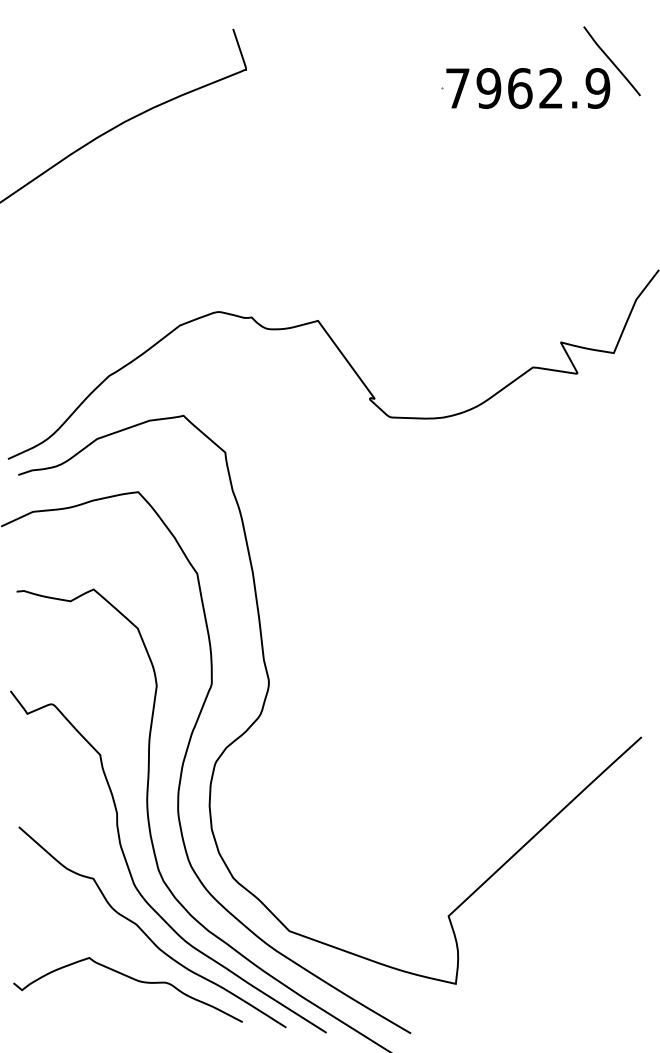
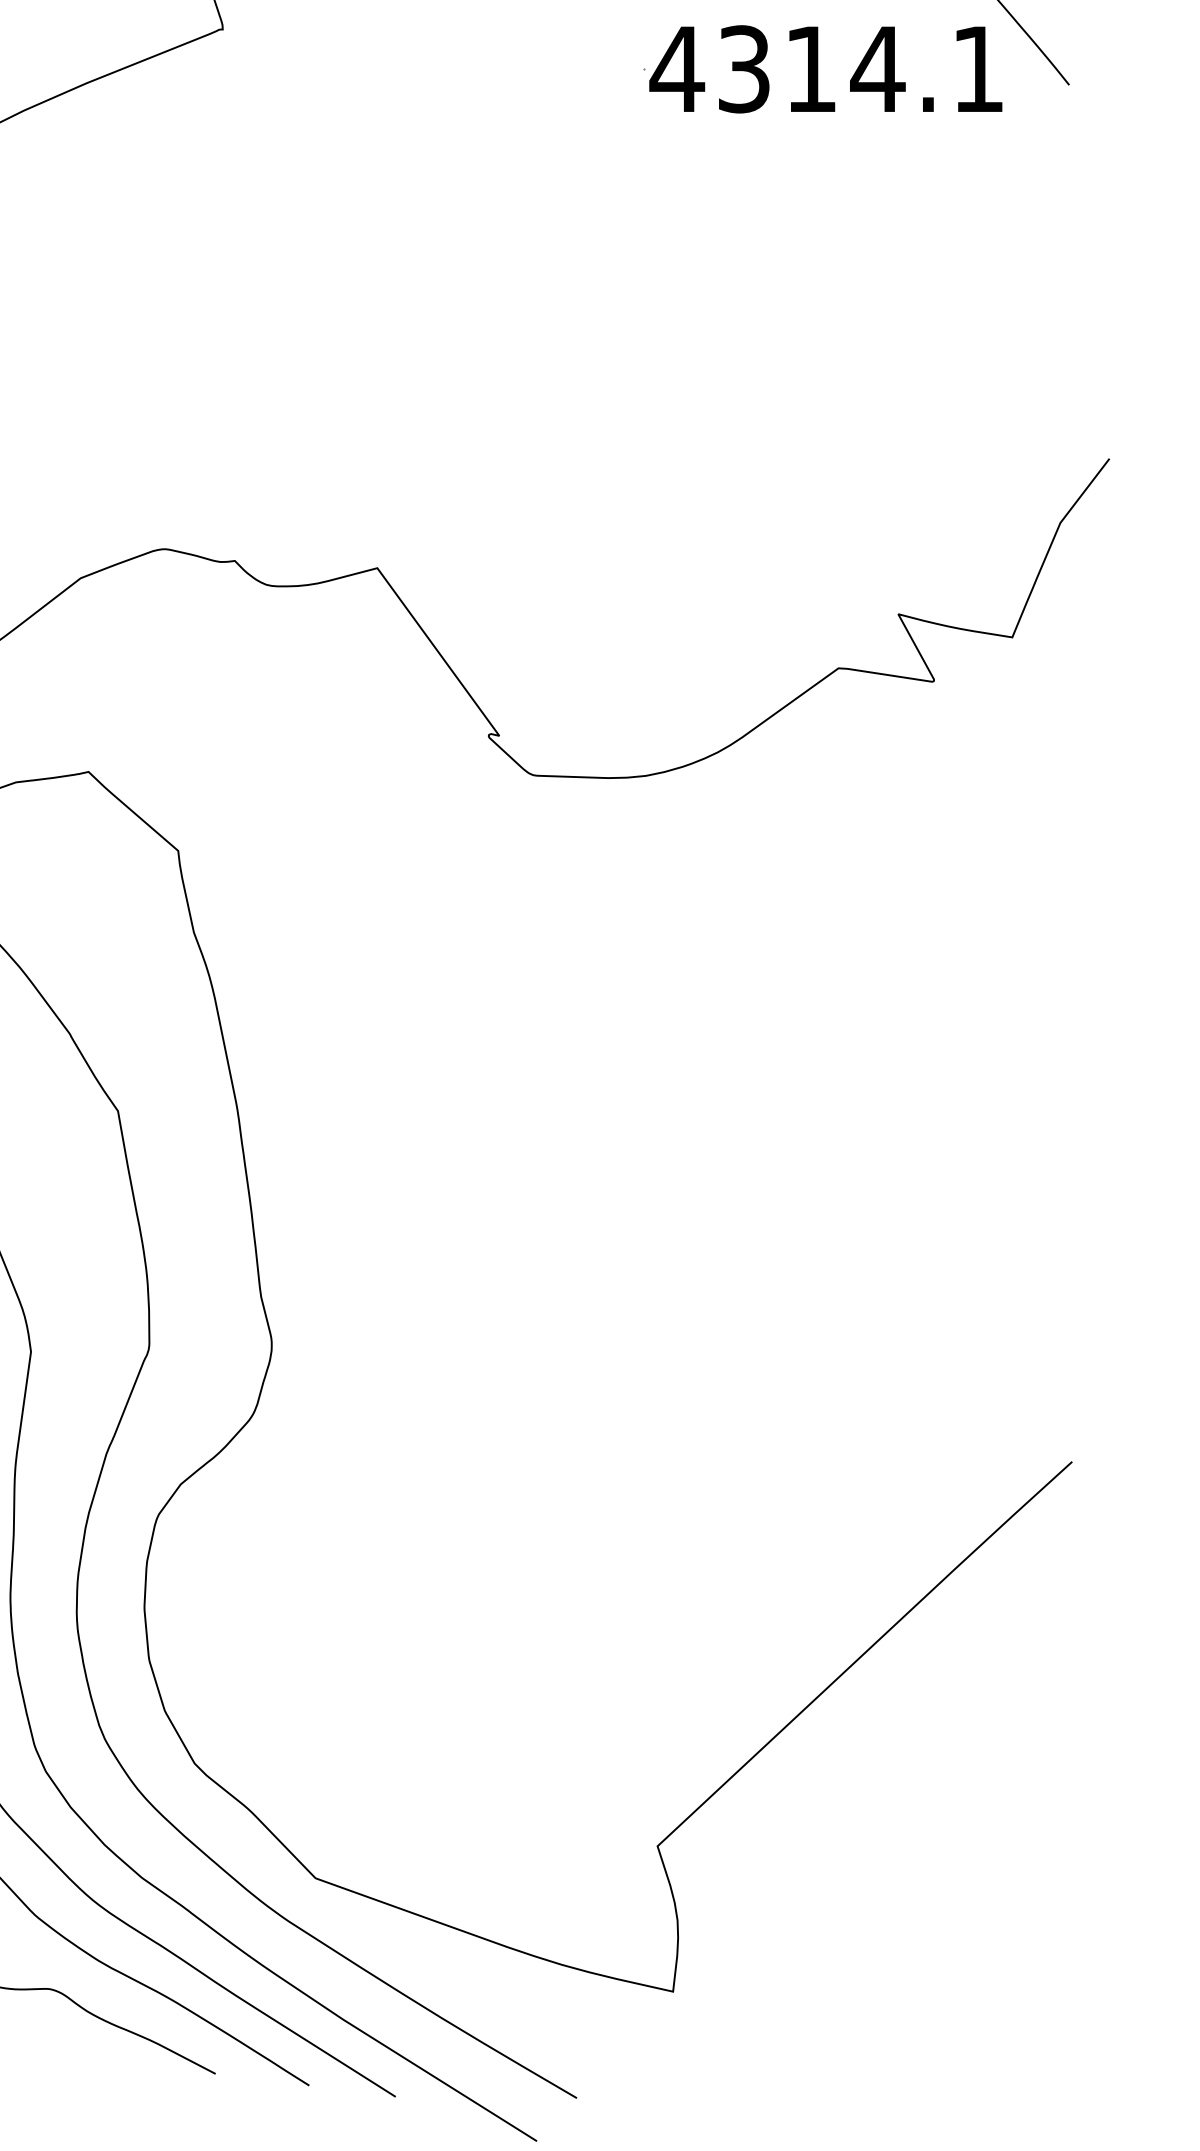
text: (527, 88) -> (826, 69), 7962.9 -> 4314.1

